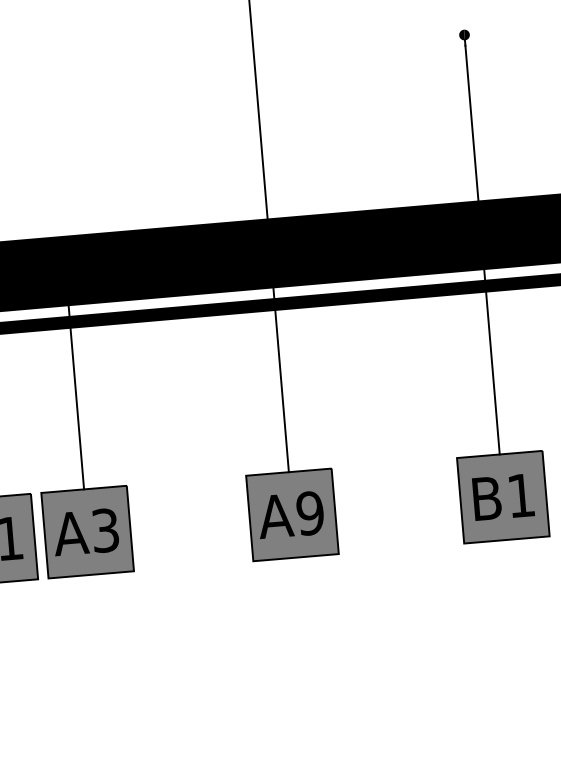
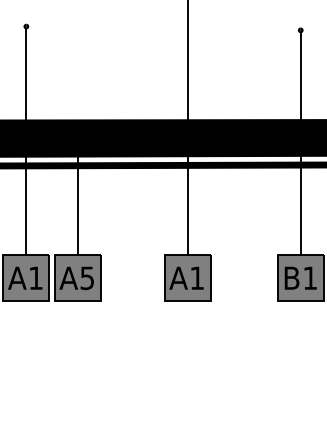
text: (310, 511) -> (197, 277), A9 -> A1
text: (105, 529) -> (87, 277), A3 -> A5

